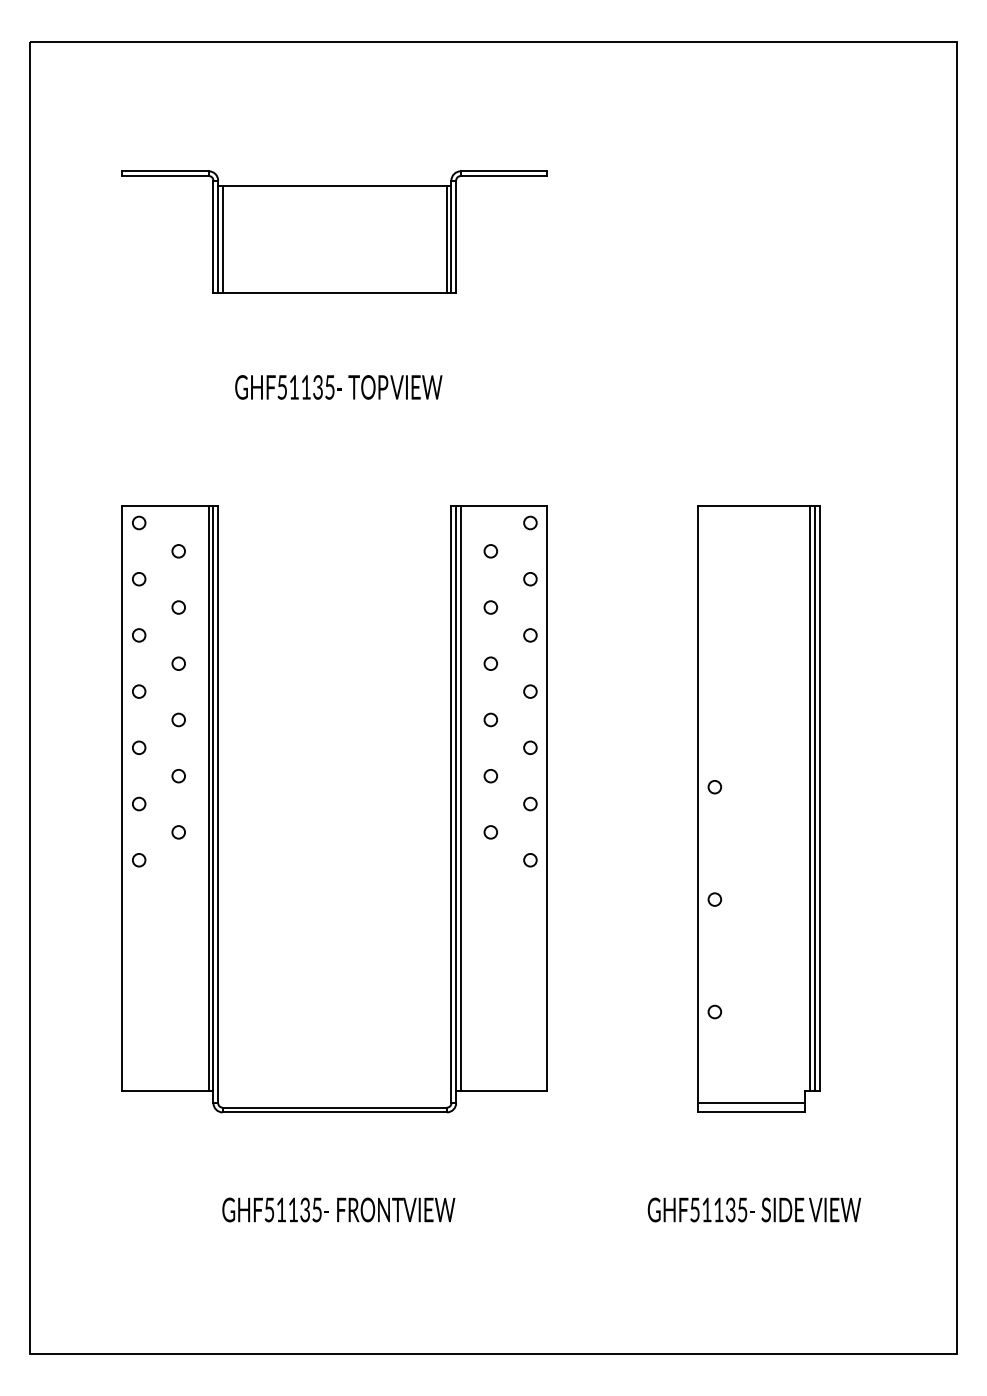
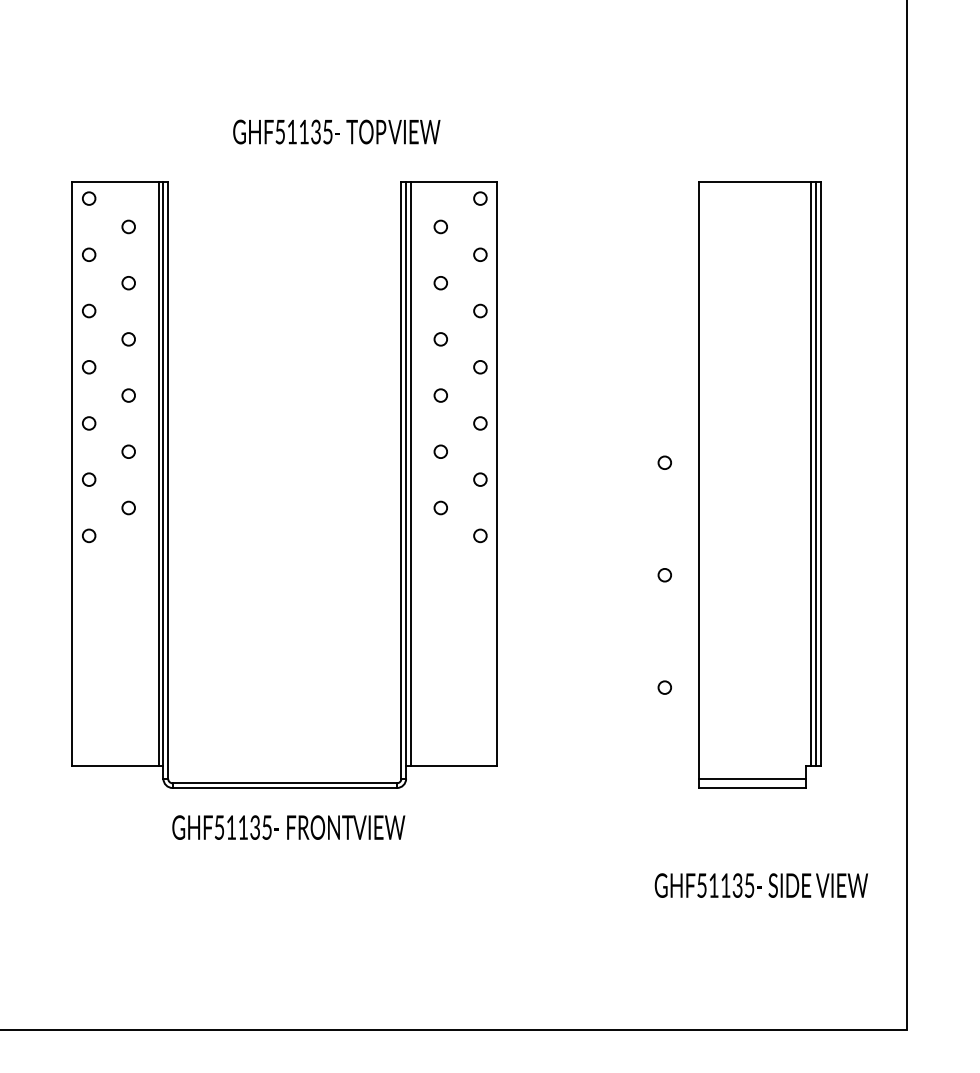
text: (338, 387) -> (336, 132), moved
part: (758, 808) -> (759, 484), moved
text: (338, 1209) -> (288, 827), moved
text: (754, 1209) -> (761, 885), moved

